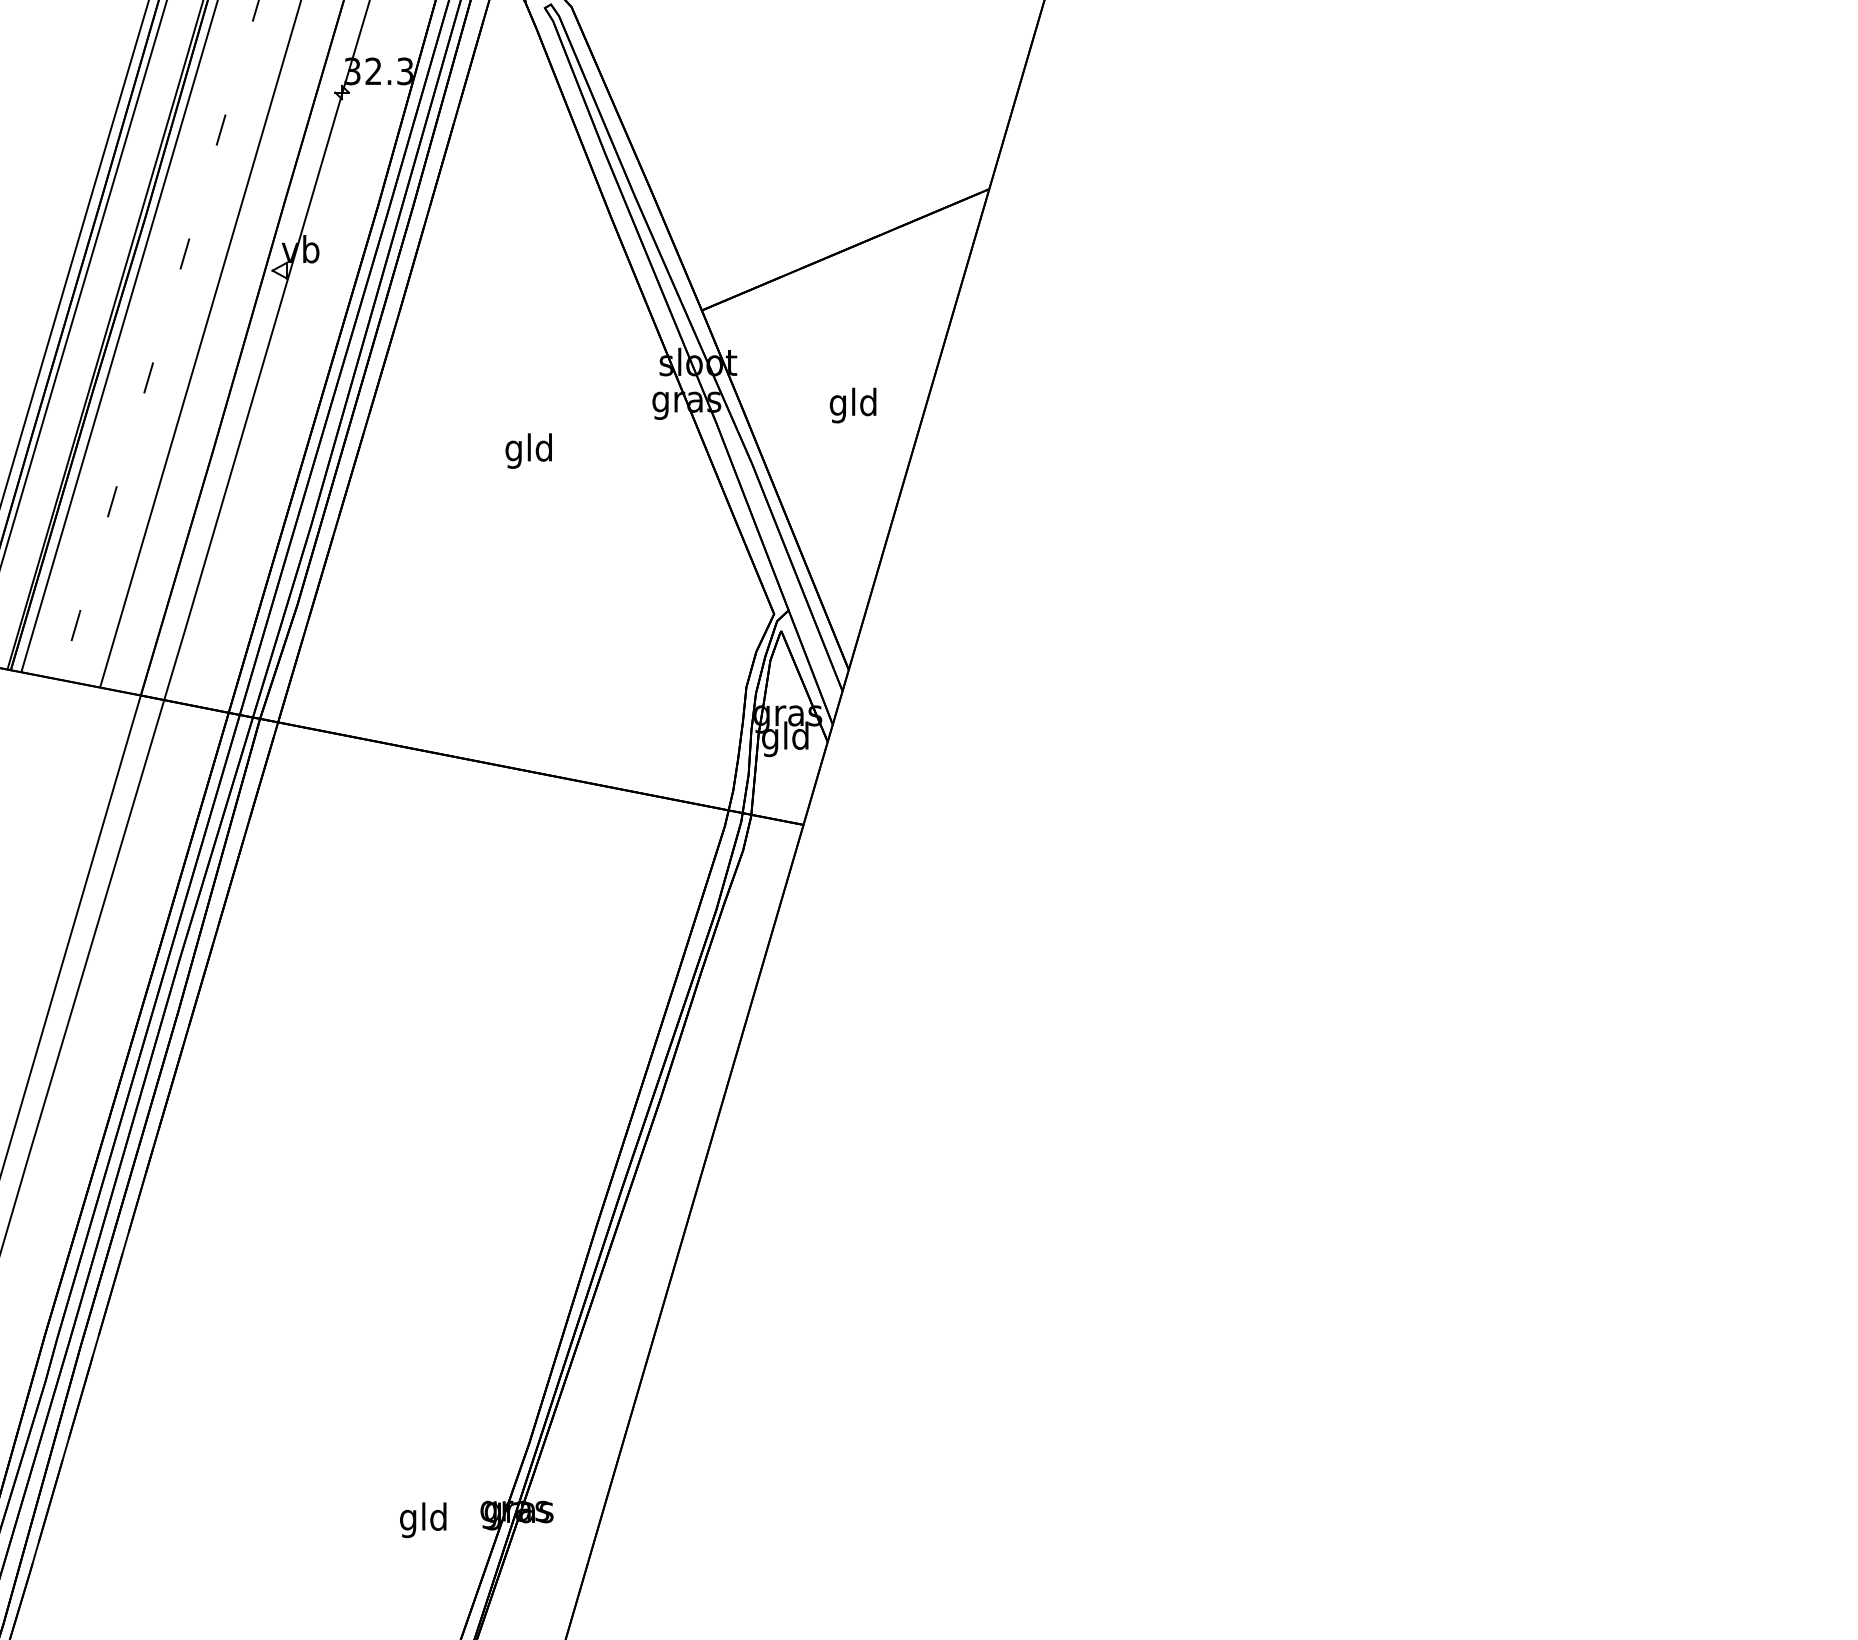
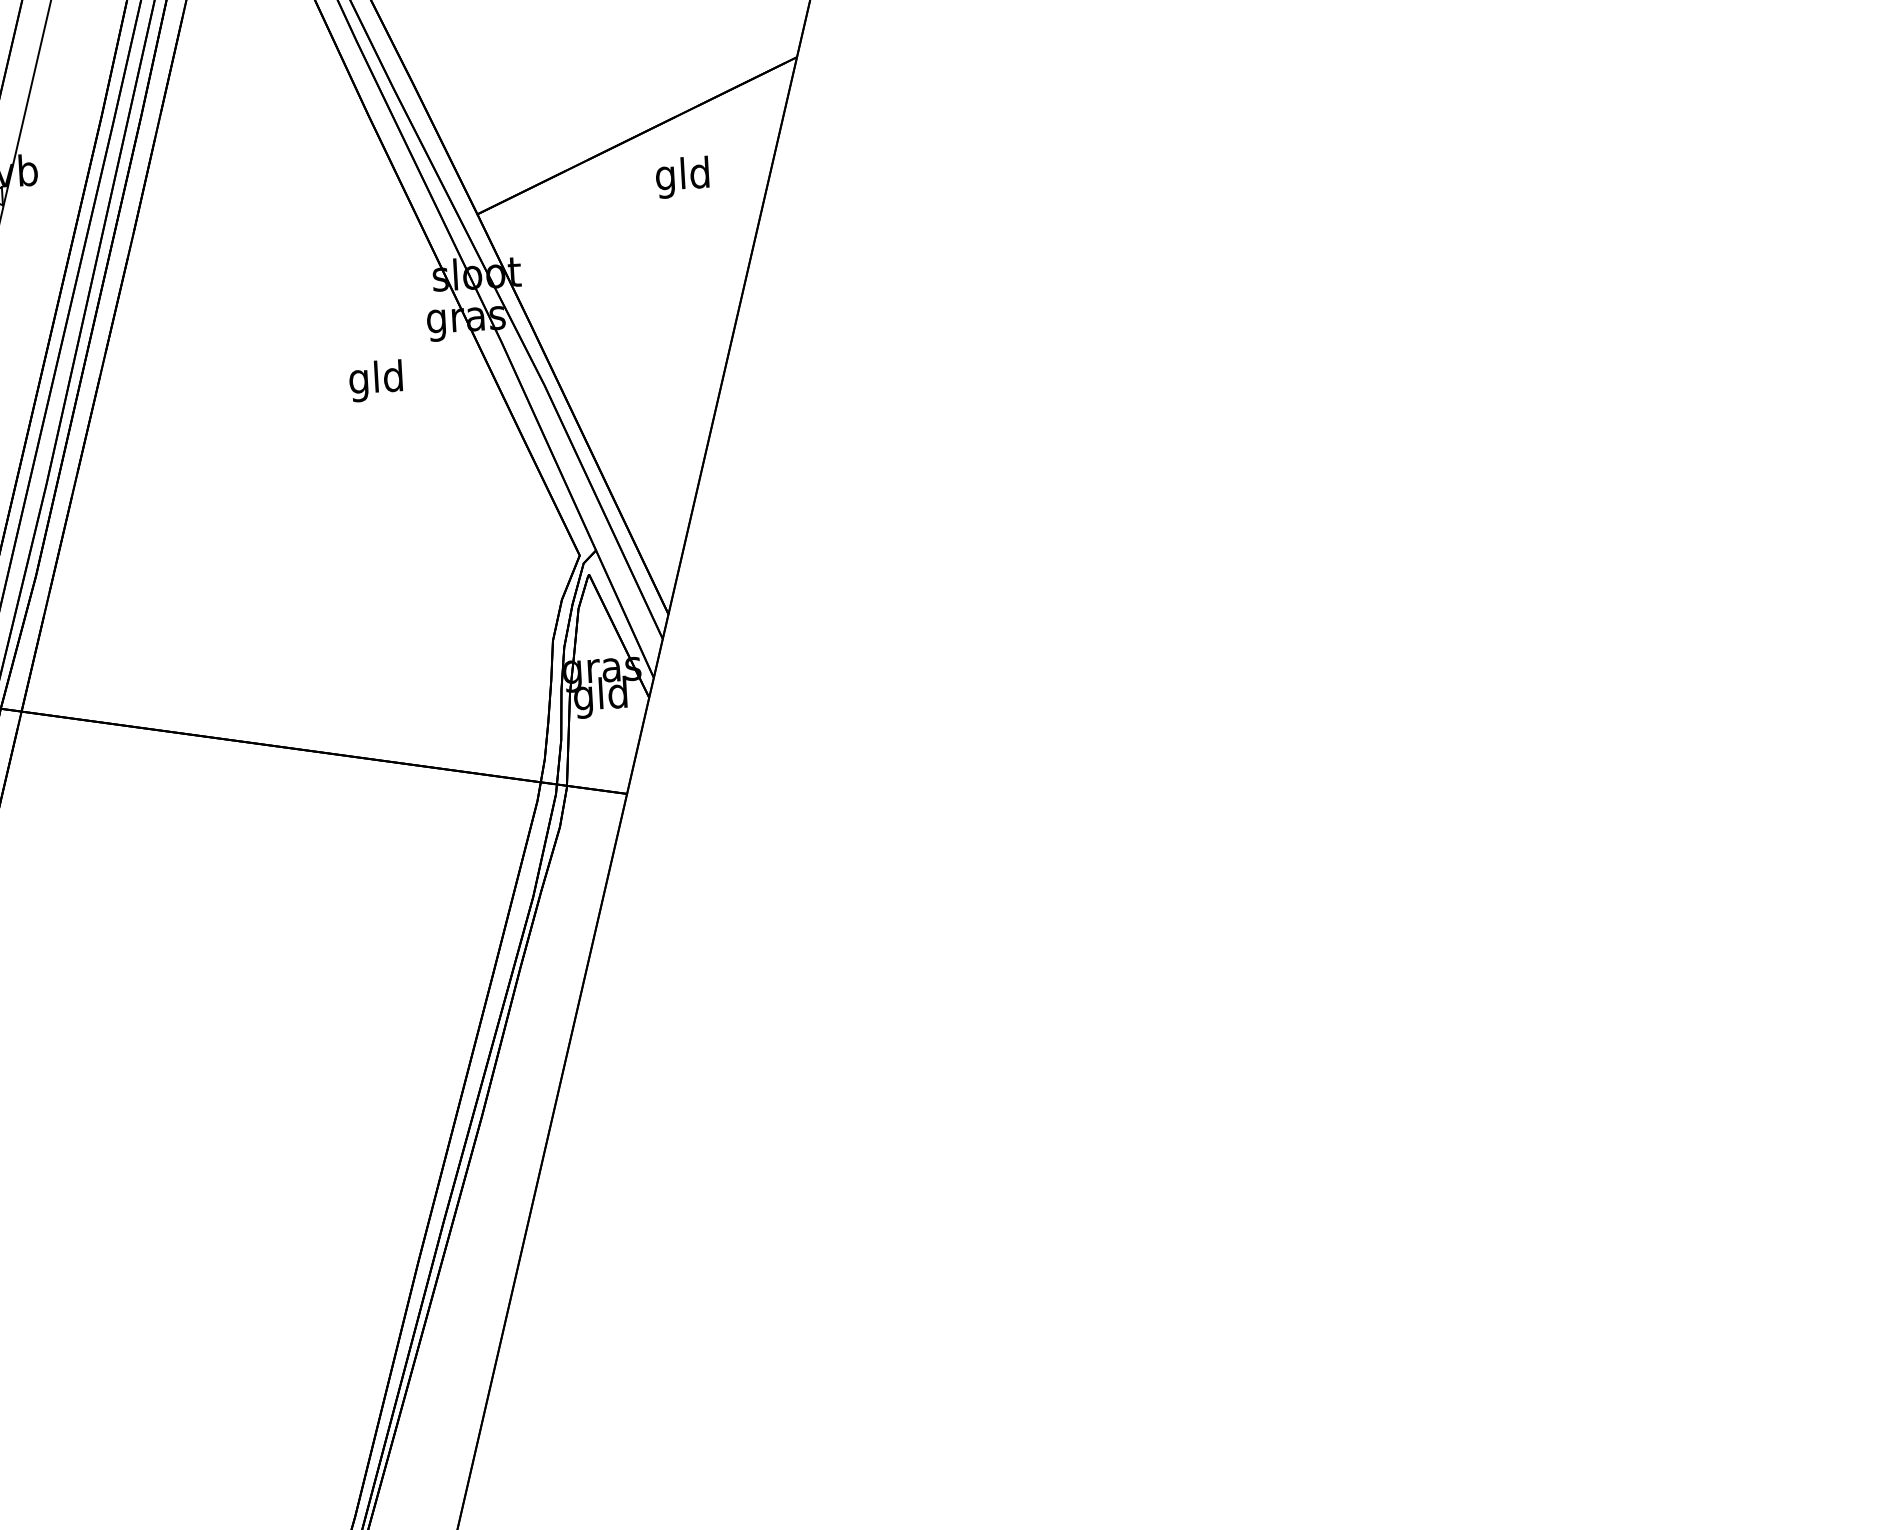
text: (852, 405) -> (681, 177), moved
text: (528, 450) -> (375, 380), moved

